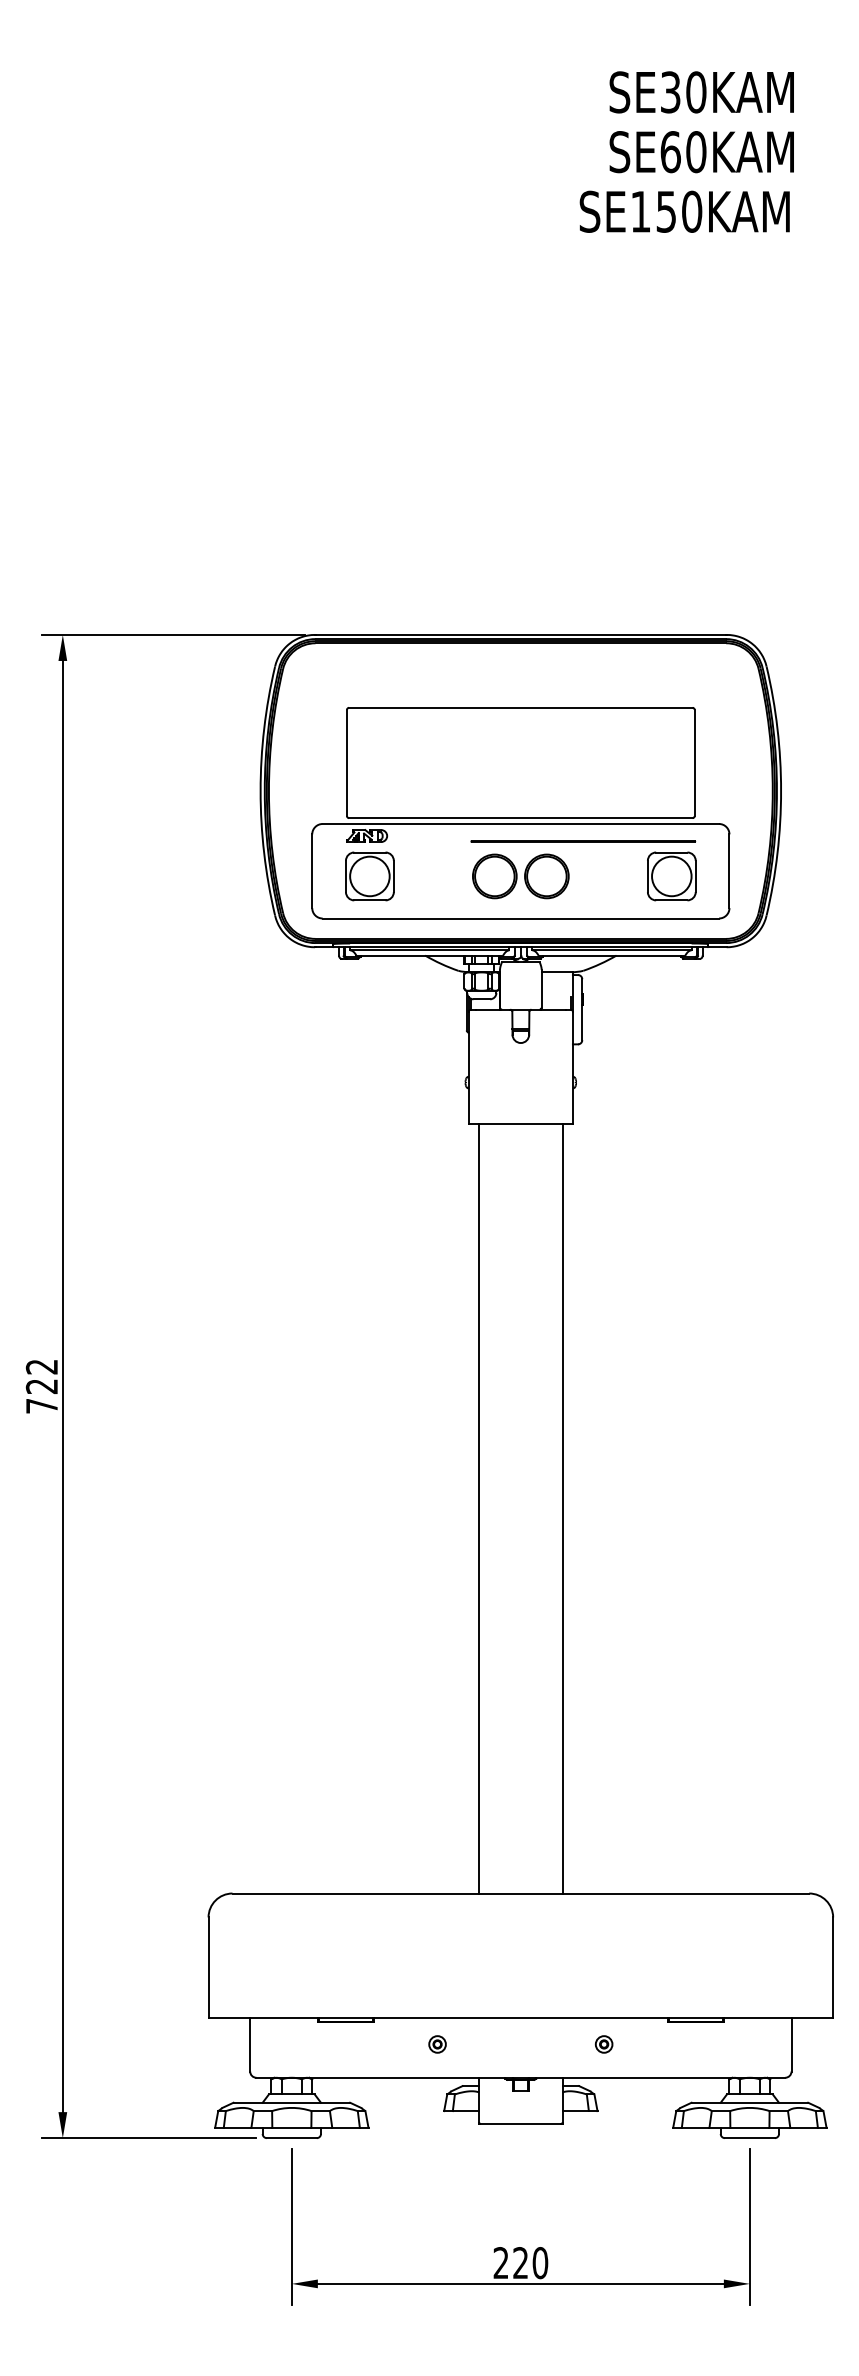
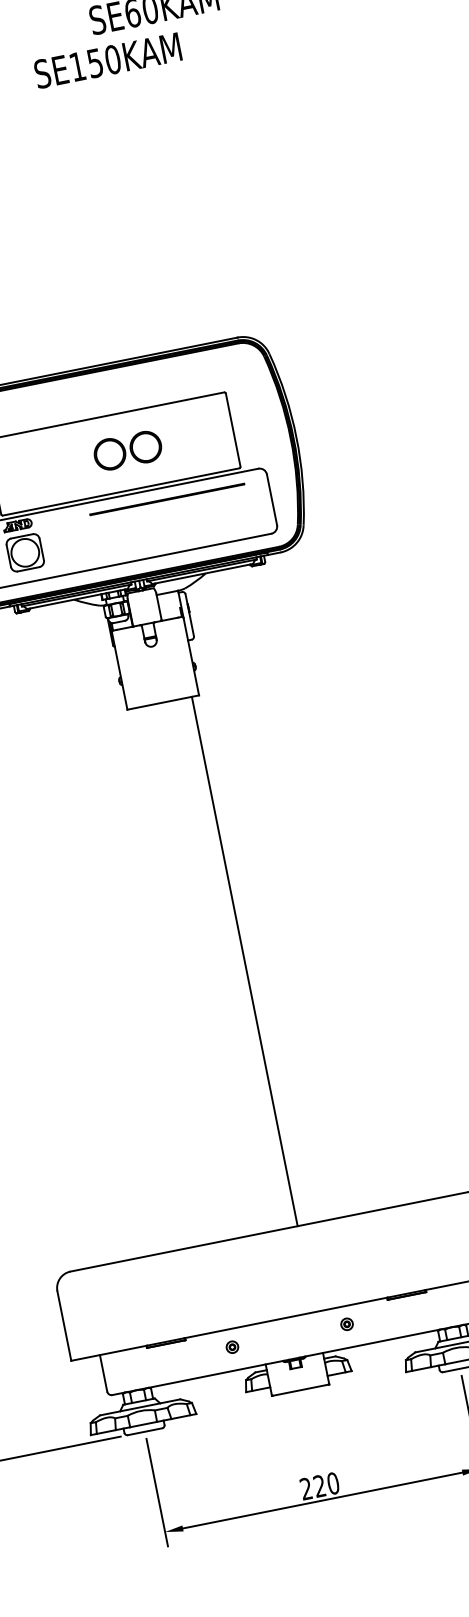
text: (684, 211) -> (107, 60), moved
part: (520, 876) -> (127, 450), moved
part: (671, 876) -> (232, 511), removed
line: (479, 1508) -> (187, 972), removed

